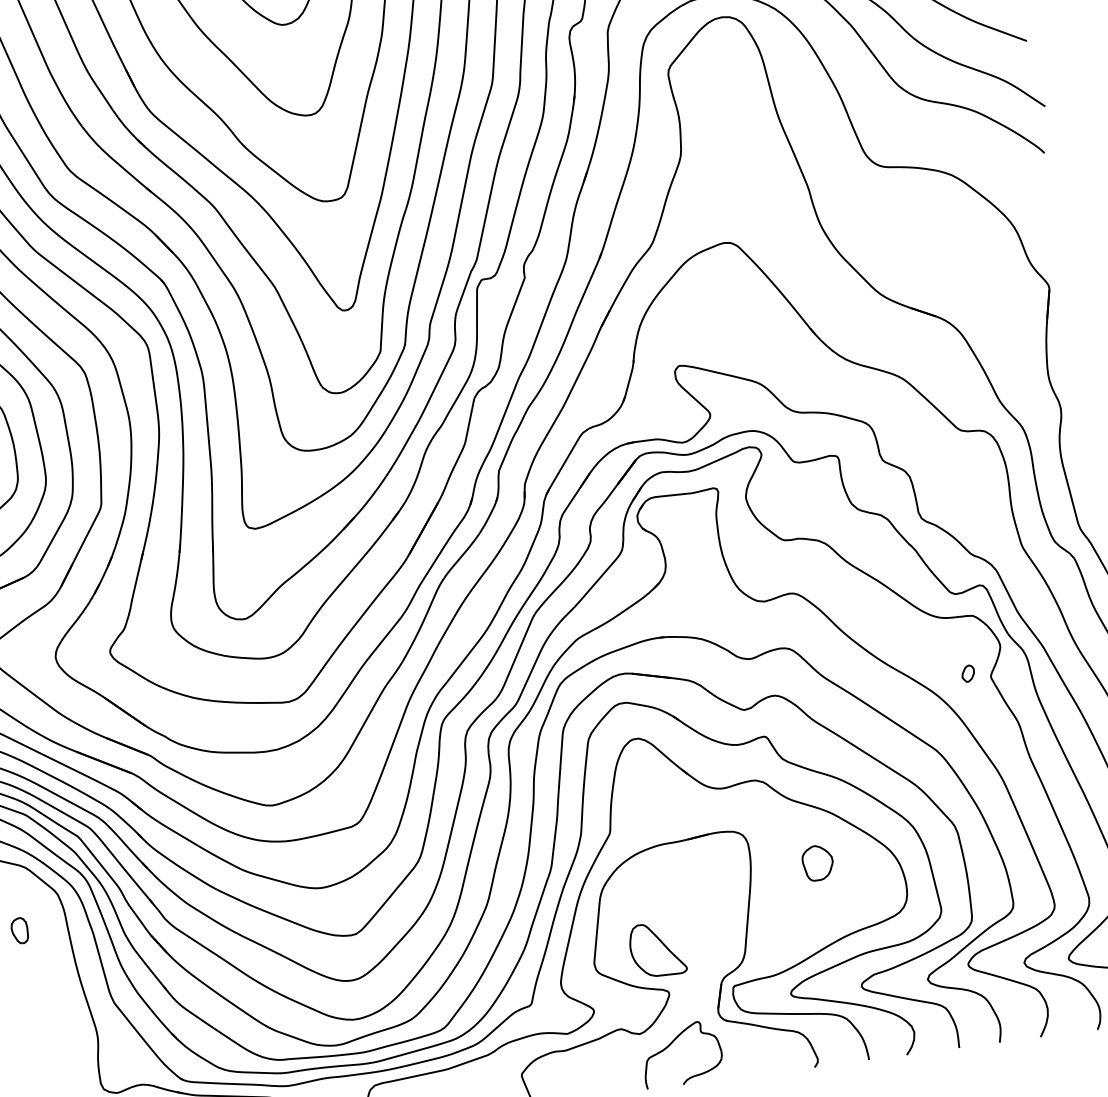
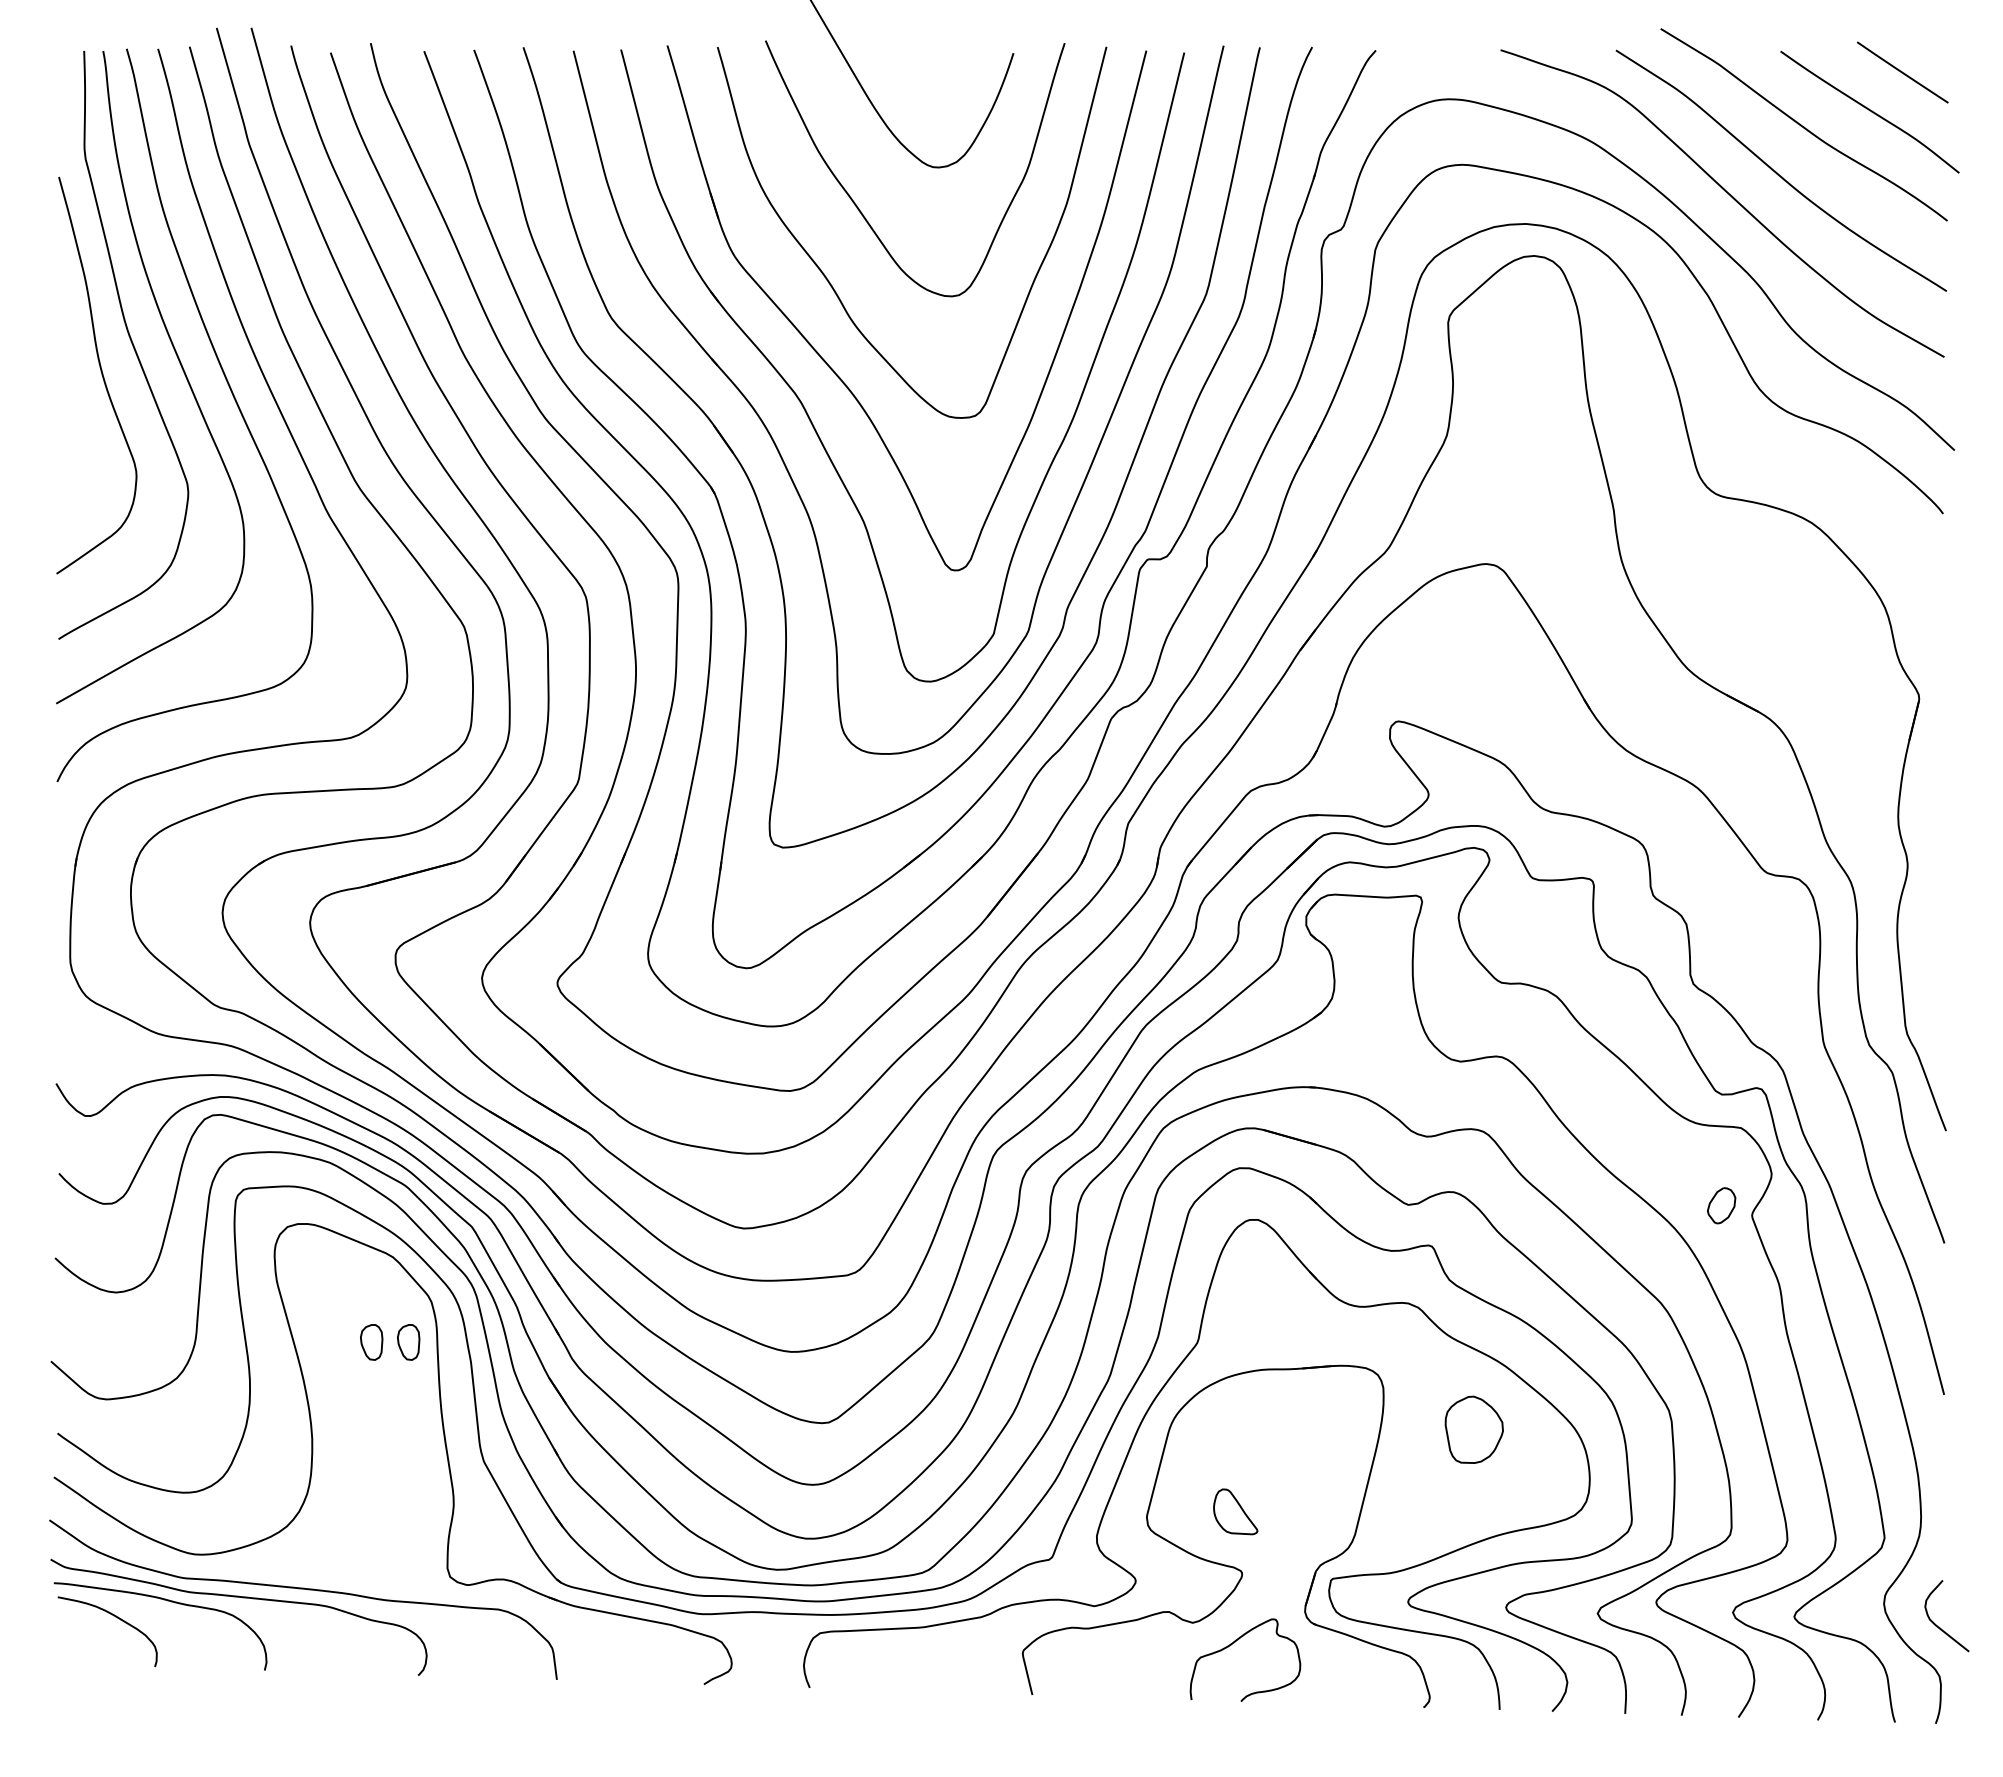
part: (968, 673) -> (1721, 1205), size x1.6
part: (818, 862) -> (1474, 1429), size x1.4
part: (46, 926) -> (408, 1342), added
part: (657, 949) -> (1235, 1511), size x0.6

